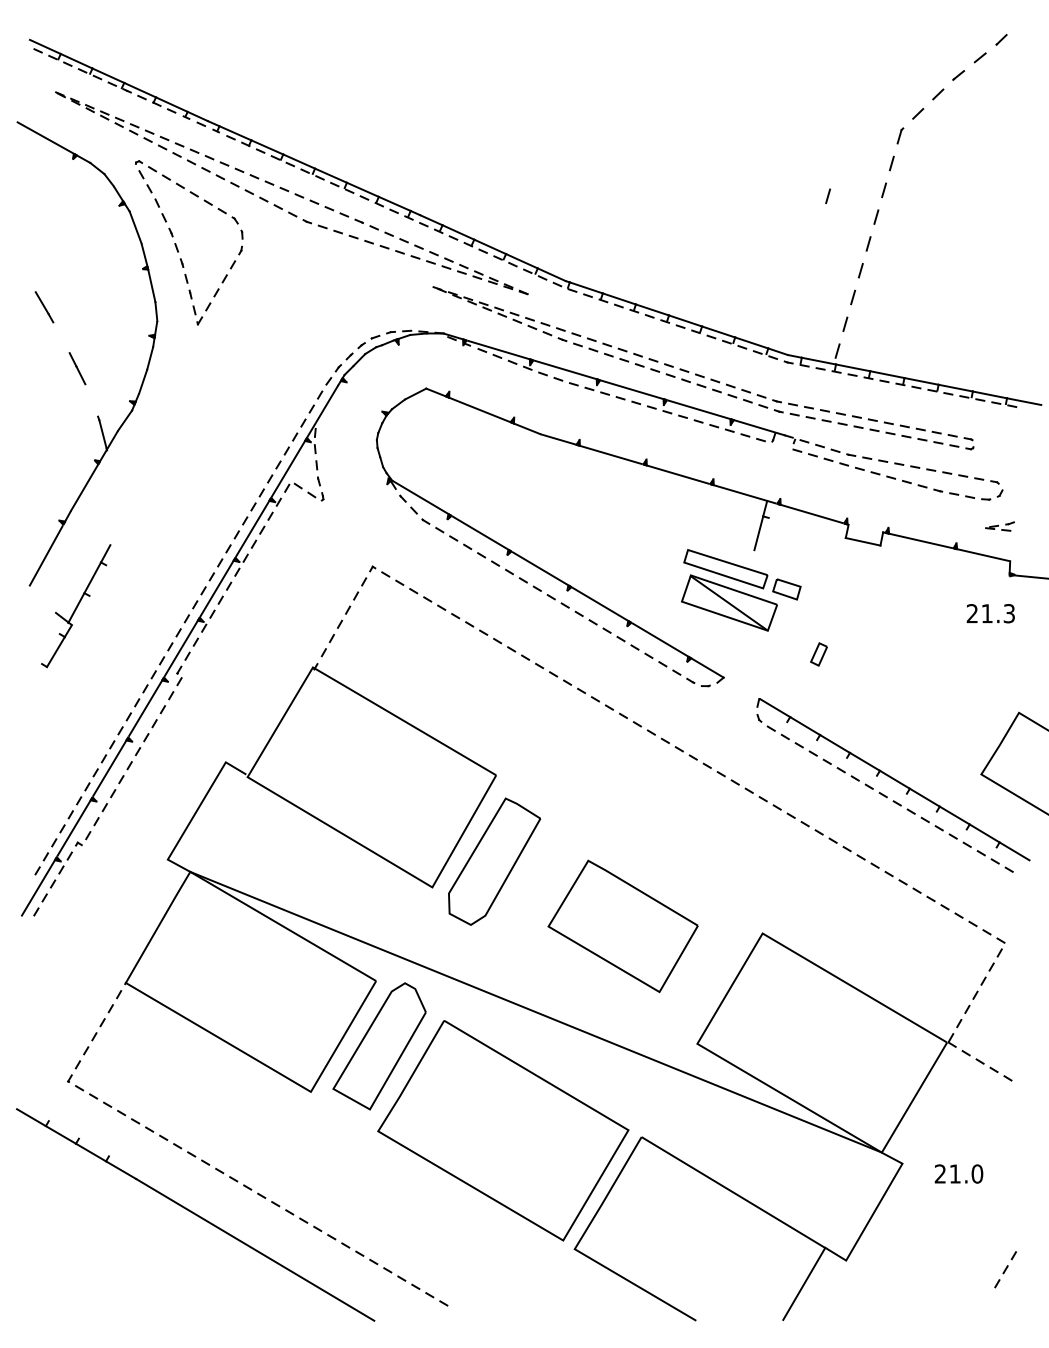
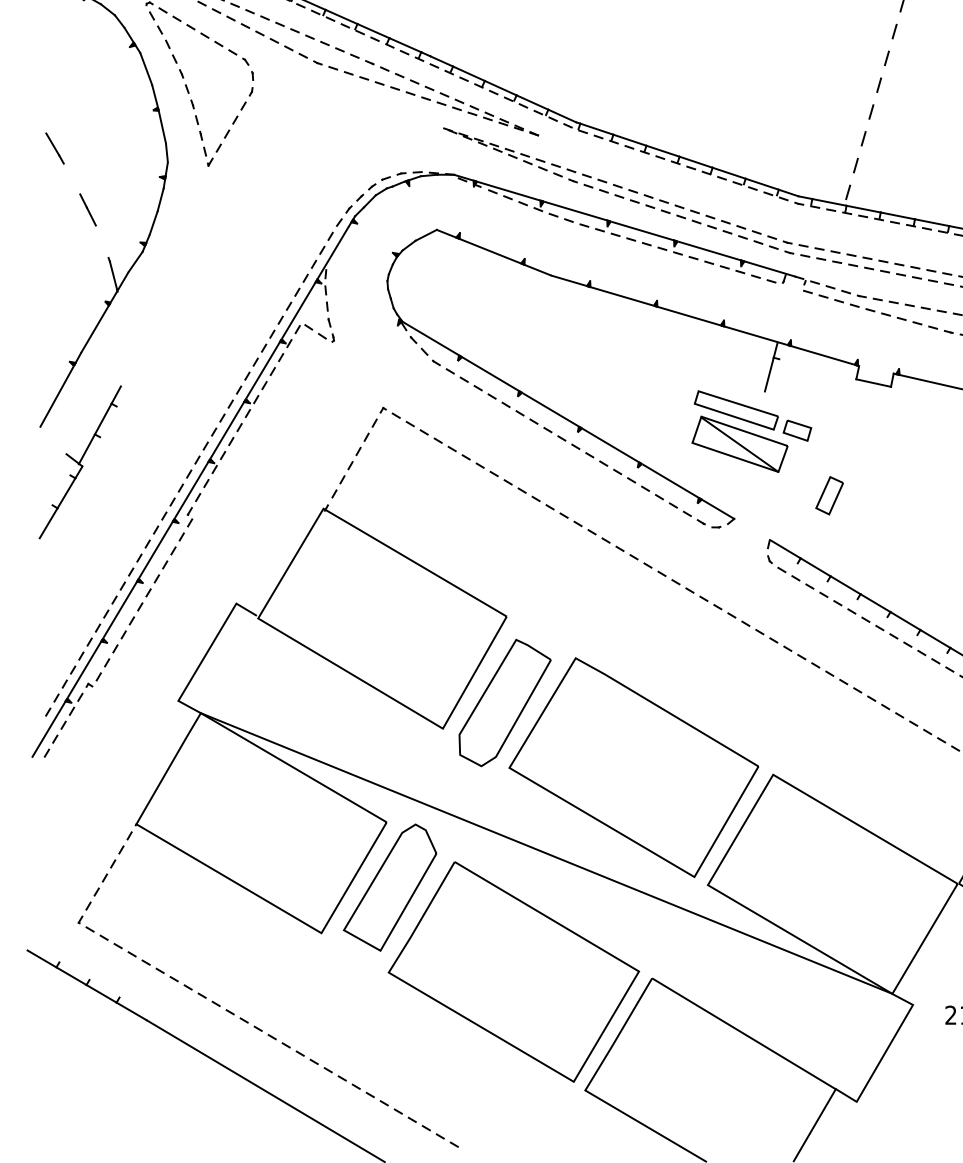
line: (827, 196) -> (838, 37), removed
part: (818, 654) -> (829, 495), size x1.67
line: (38, 681) -> (49, 522), added
part: (622, 926) -> (633, 767), size x1.67

